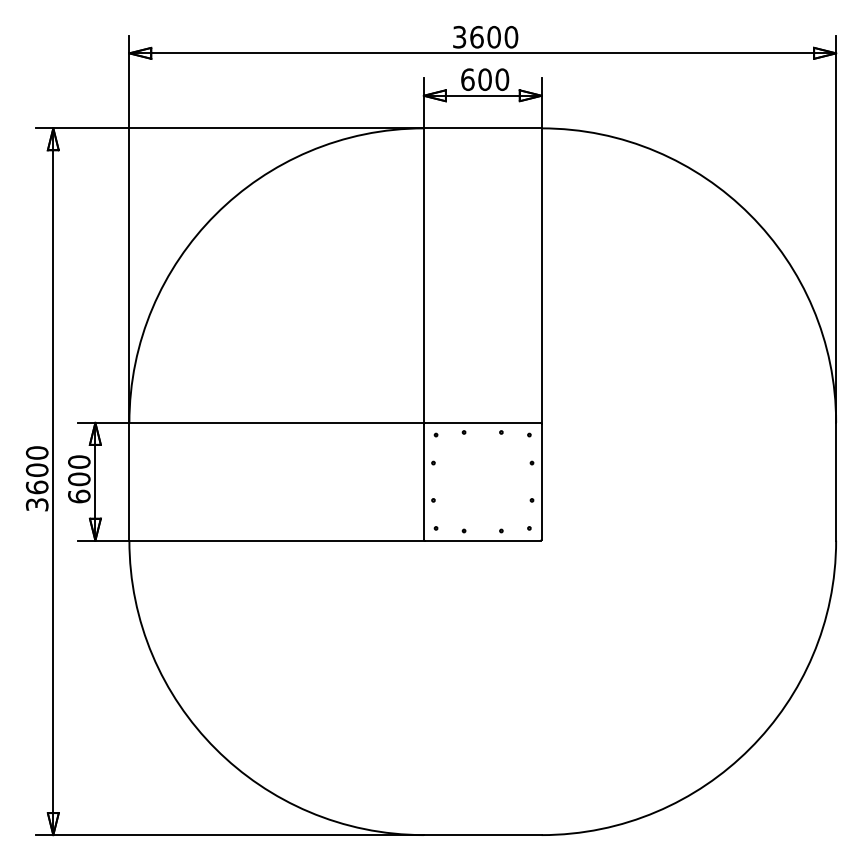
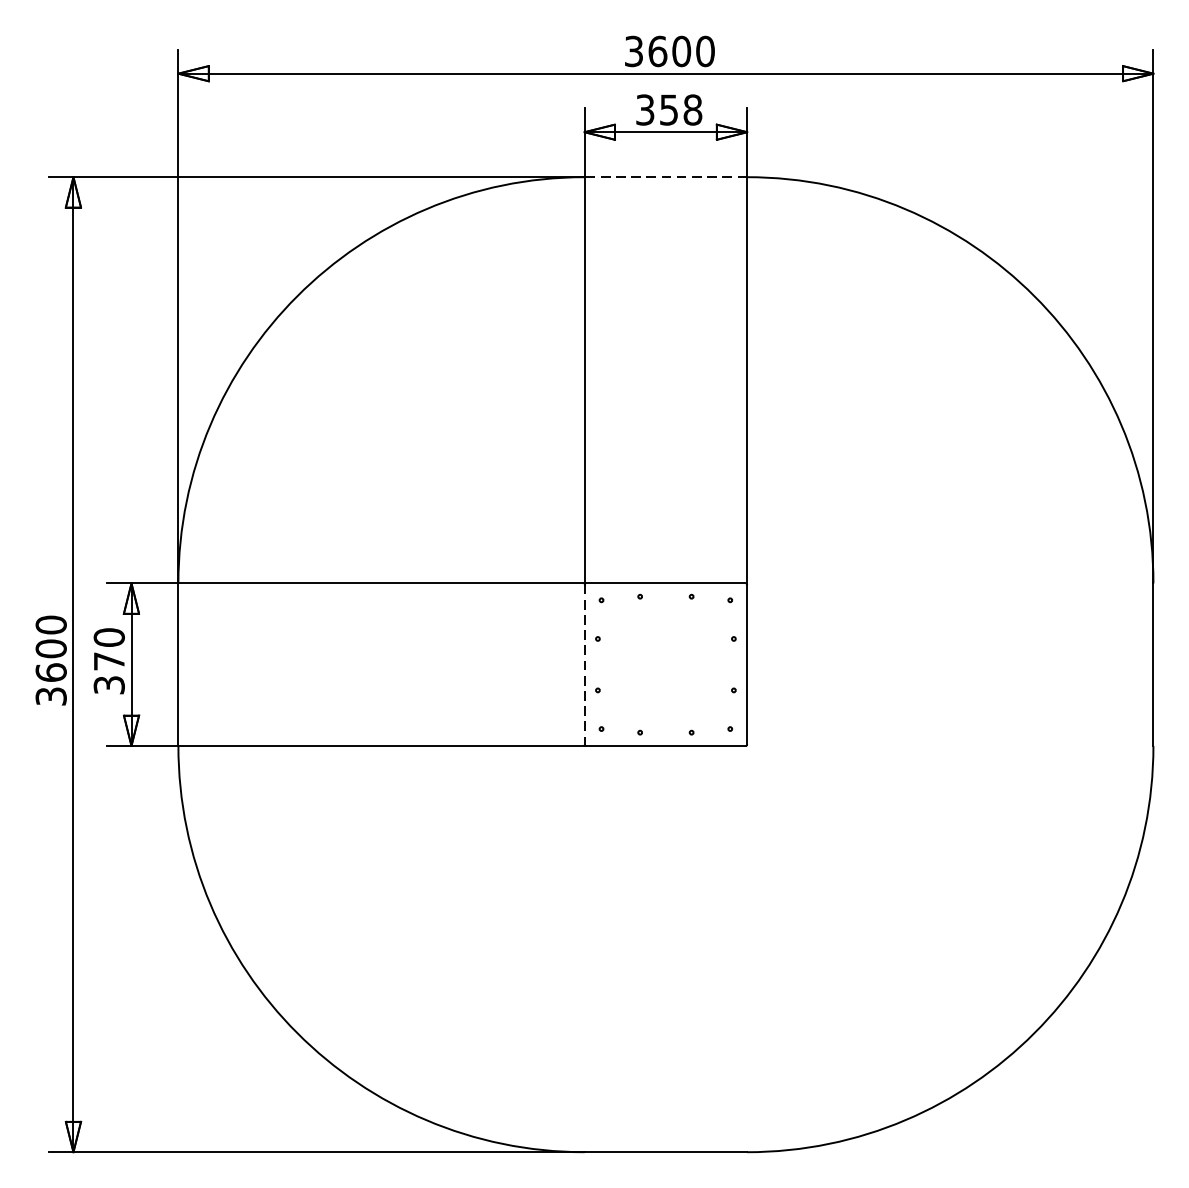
text: (485, 79) -> (669, 109), 600 -> 358
line: (482, 128) -> (665, 177), solid -> dashed
line: (423, 481) -> (584, 664), solid -> dashed
text: (79, 487) -> (109, 672), 600 -> 370

